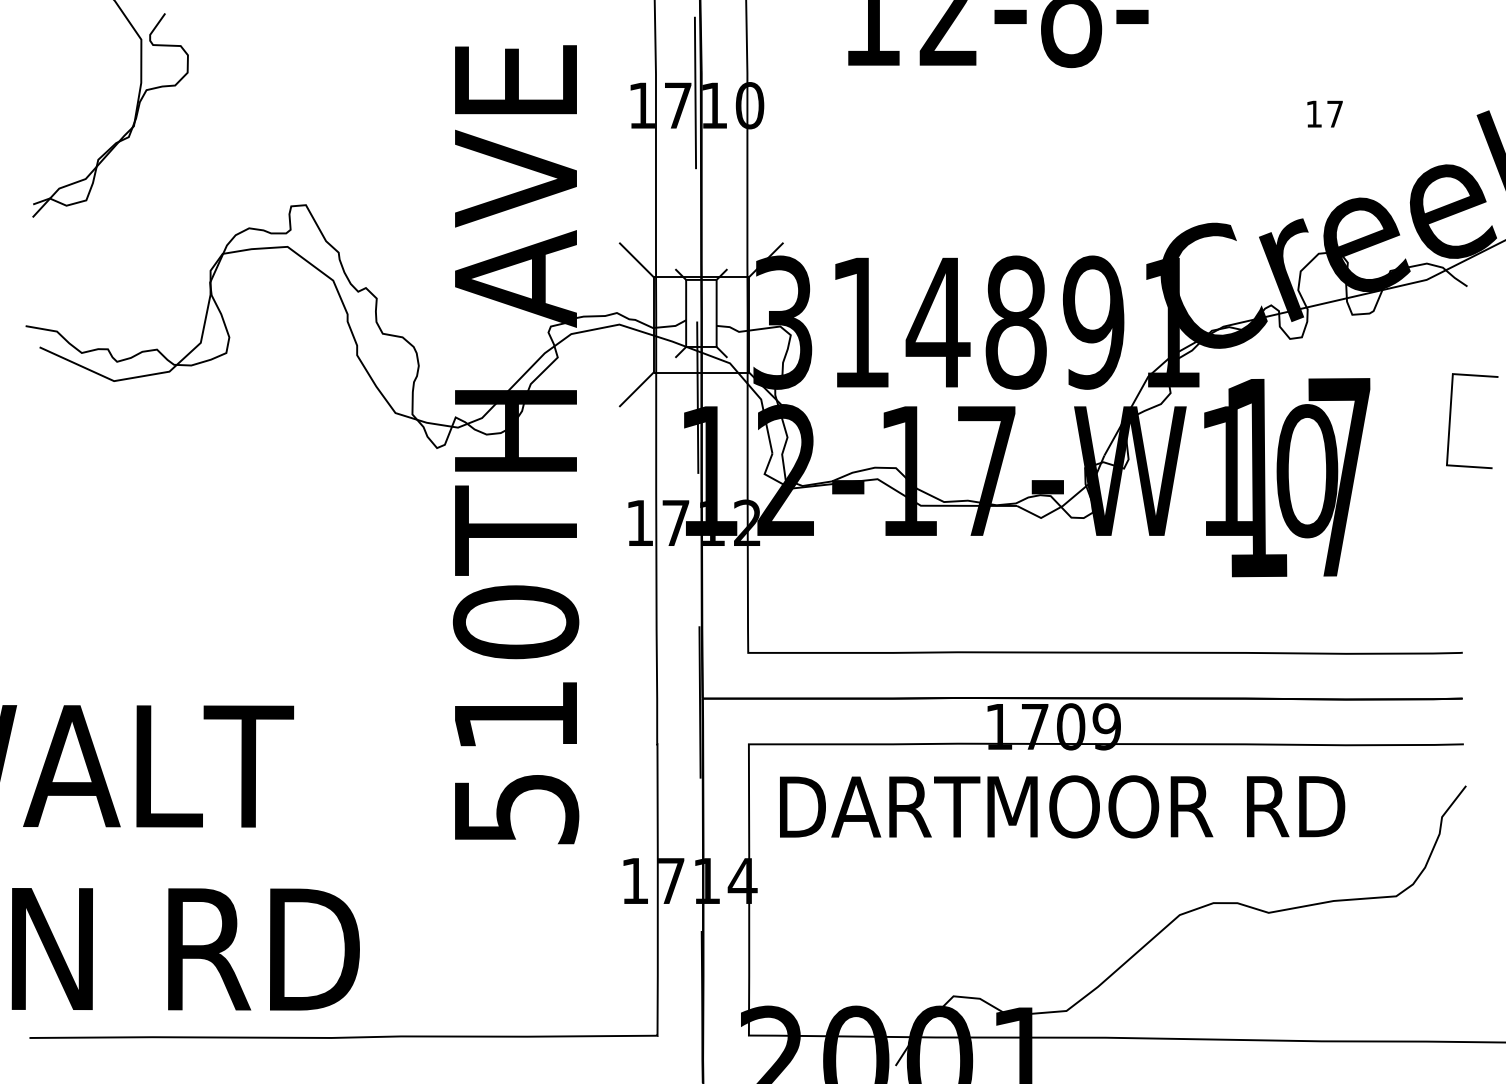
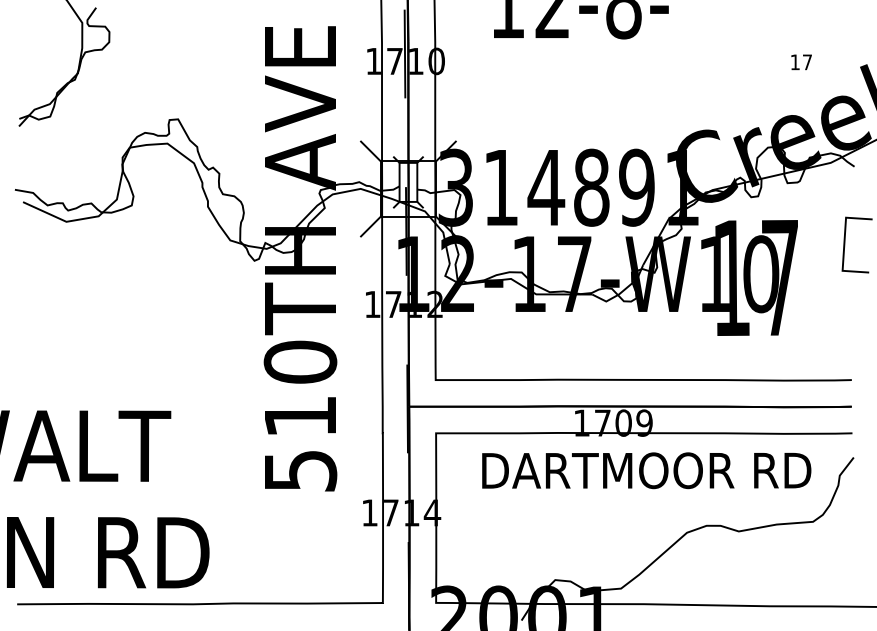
text: (1324, 114) -> (801, 62), moved
text: (1062, 806) -> (646, 470), moved

